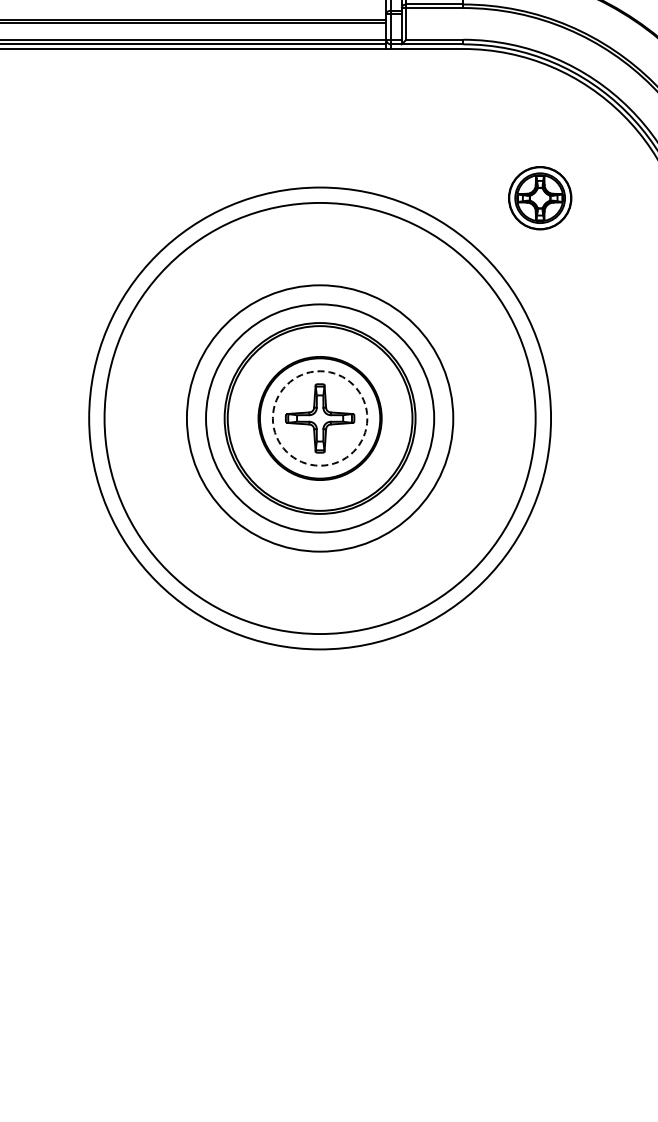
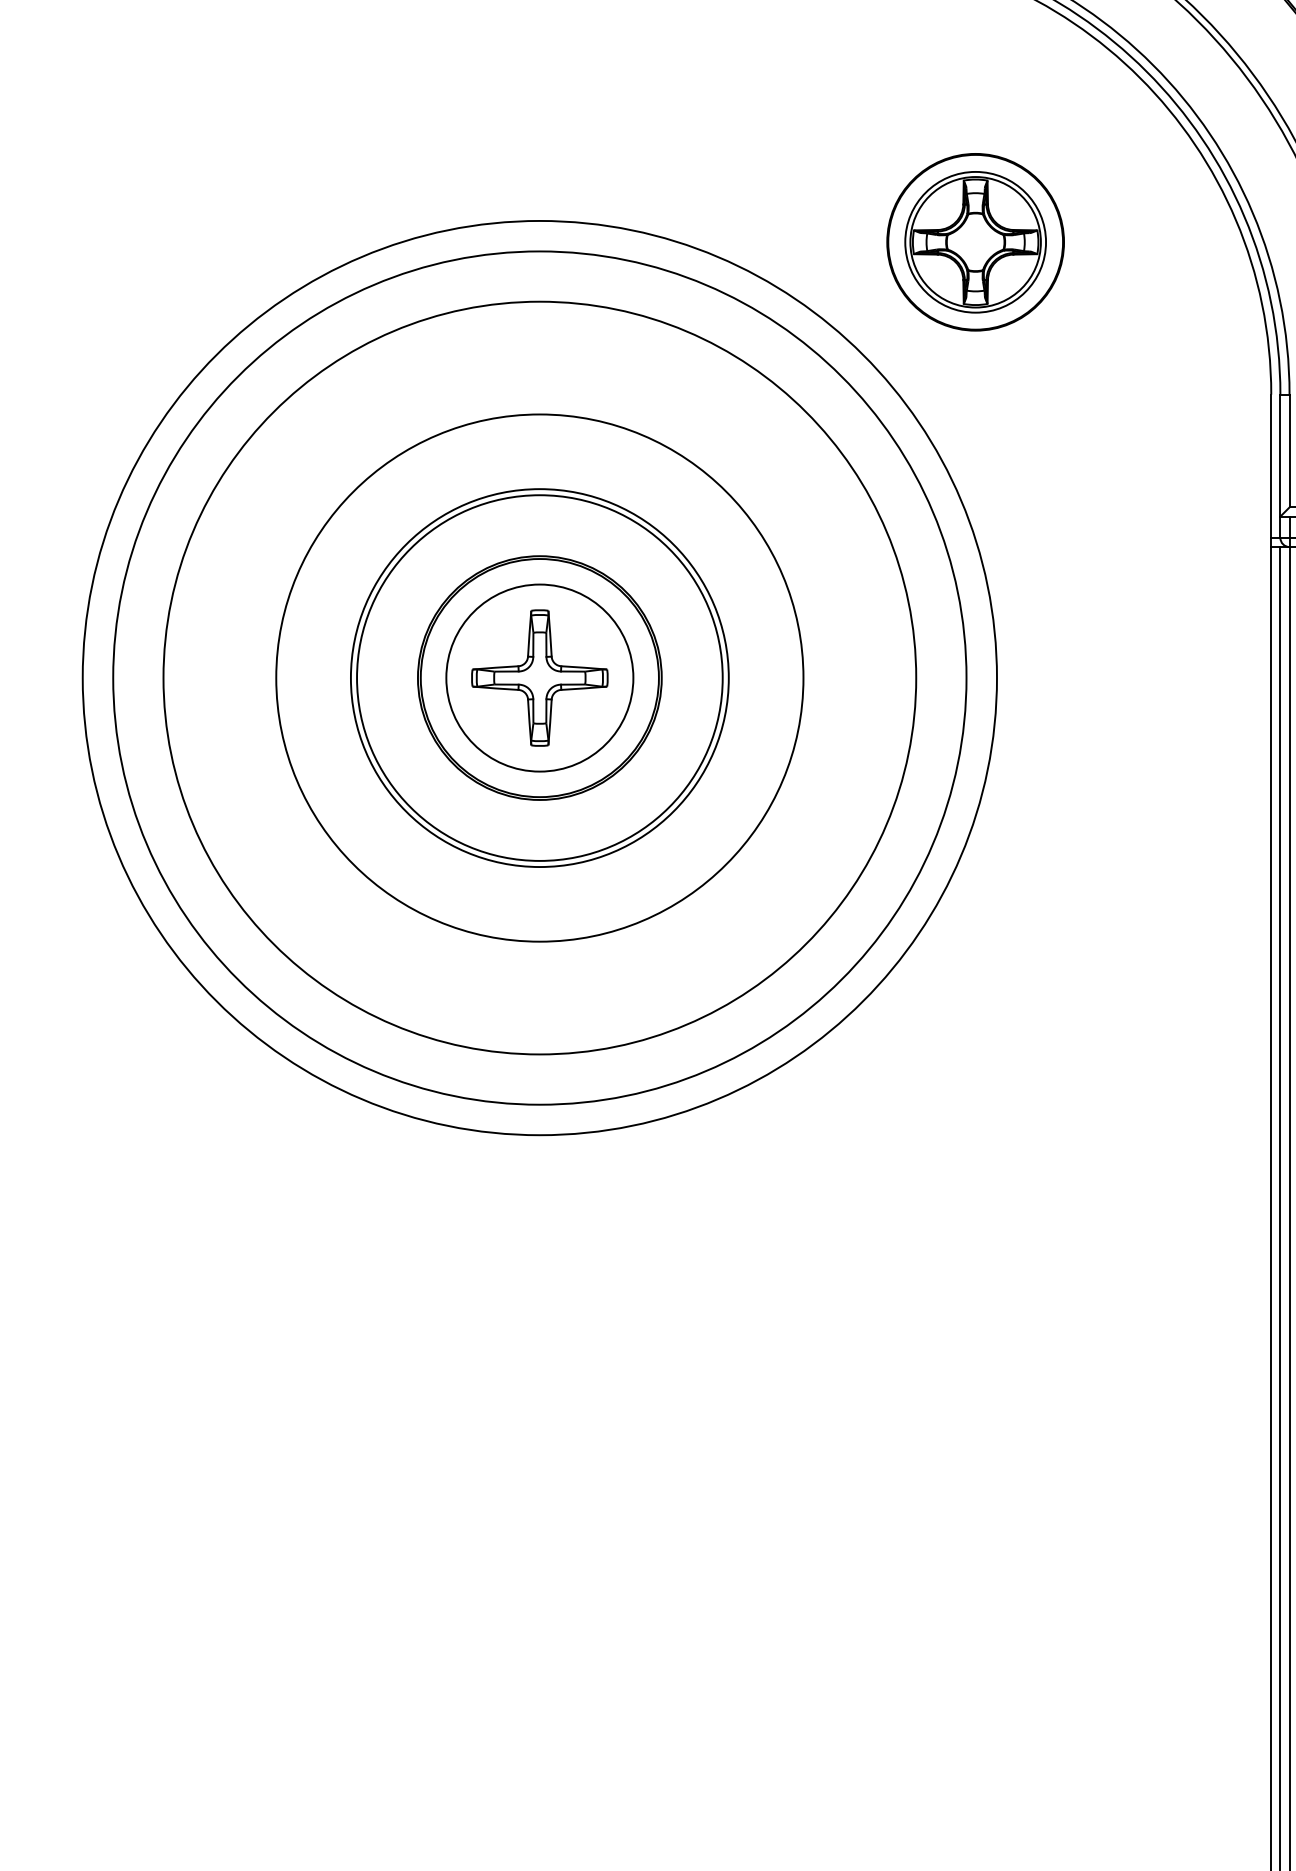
part: (539, 197) -> (974, 240), size x1.43
circle: (319, 418) -> (538, 678), dashed -> solid
circle: (319, 418) -> (538, 678), size x1.67

